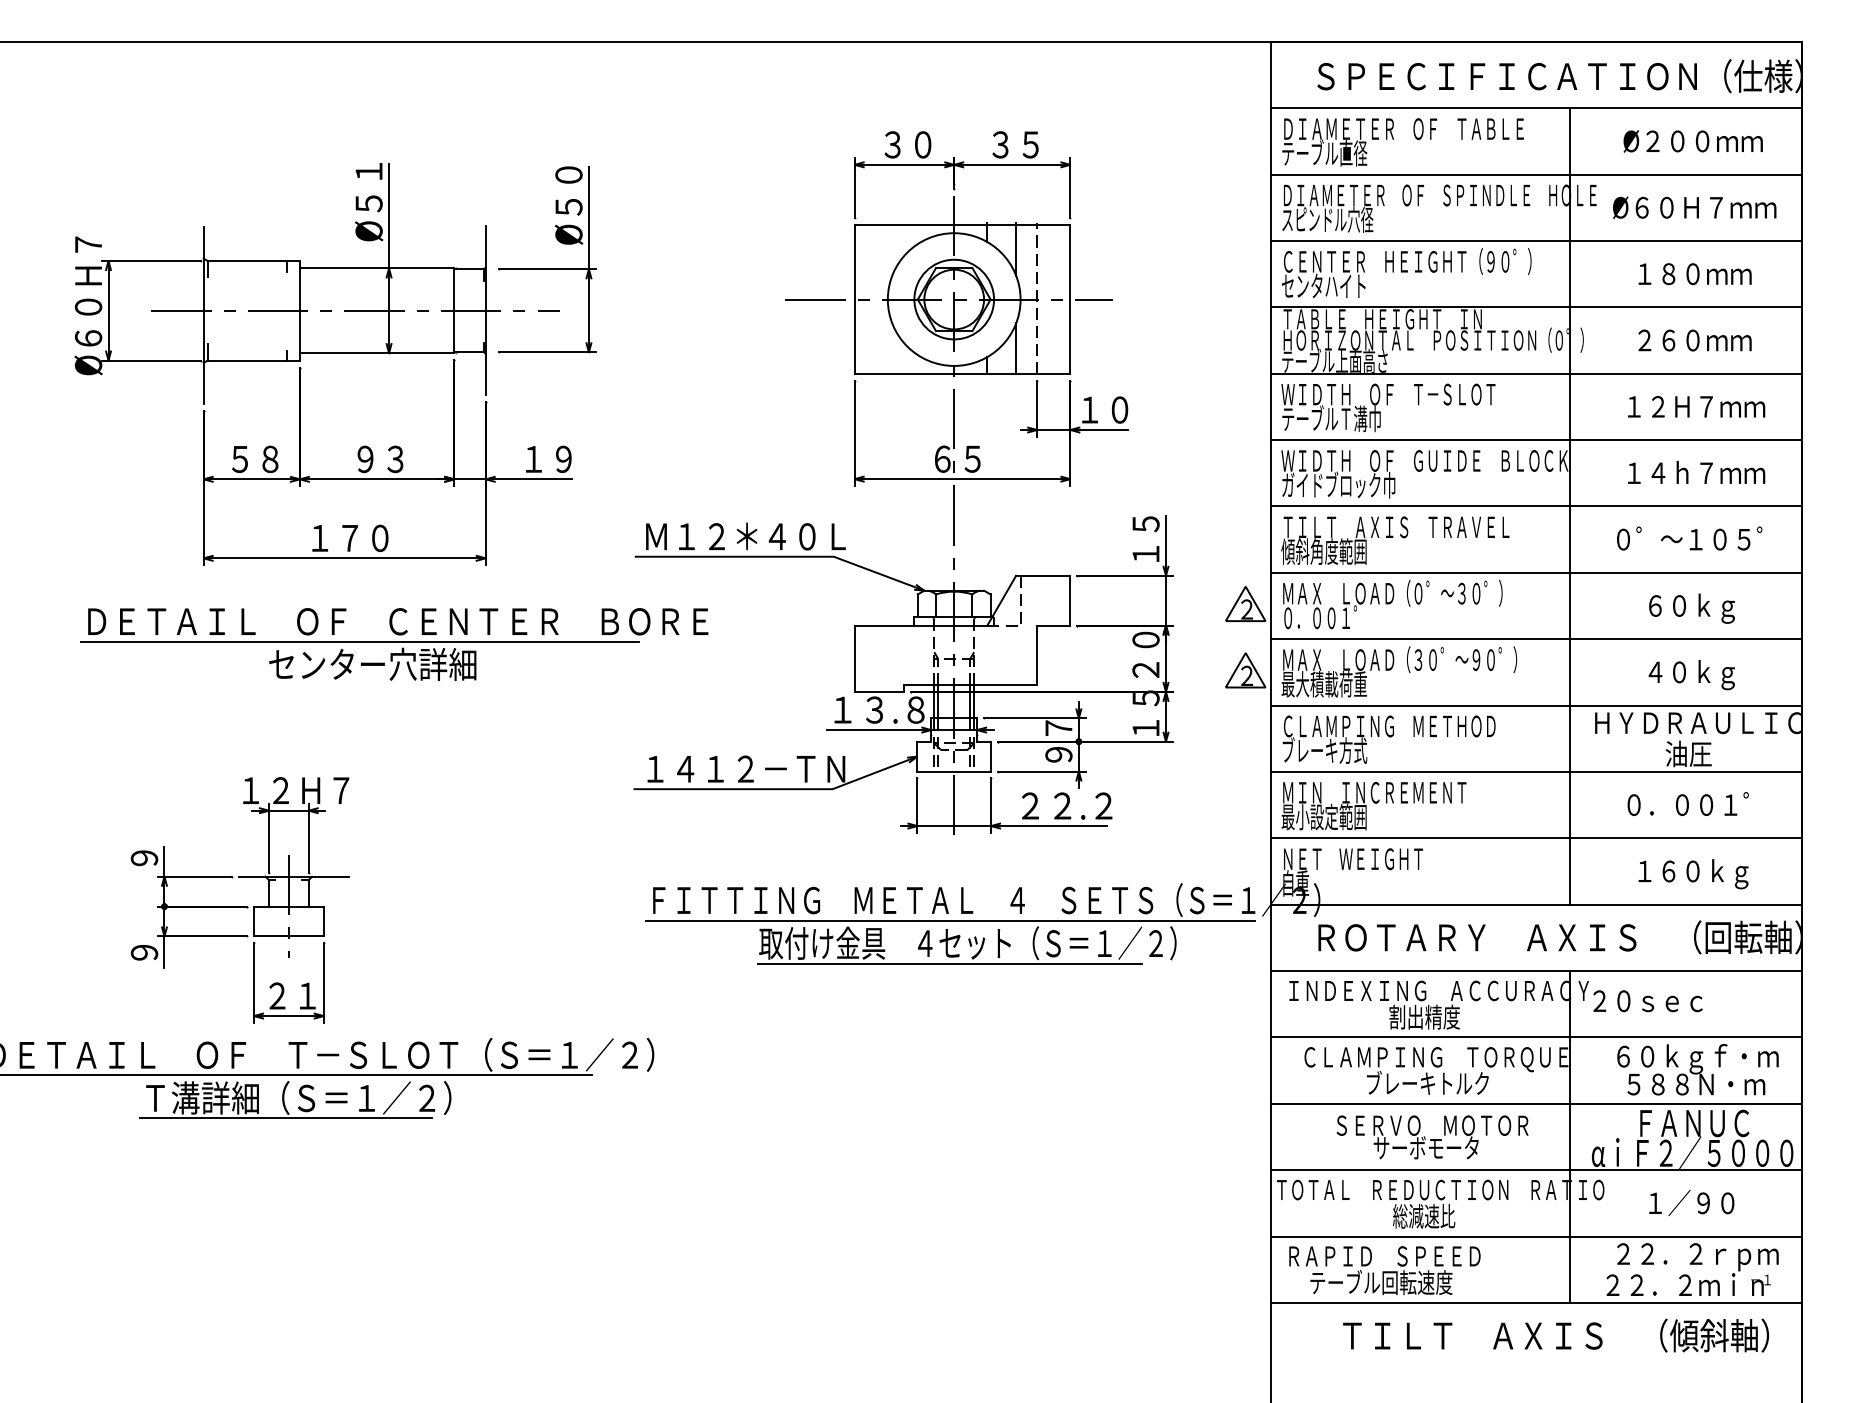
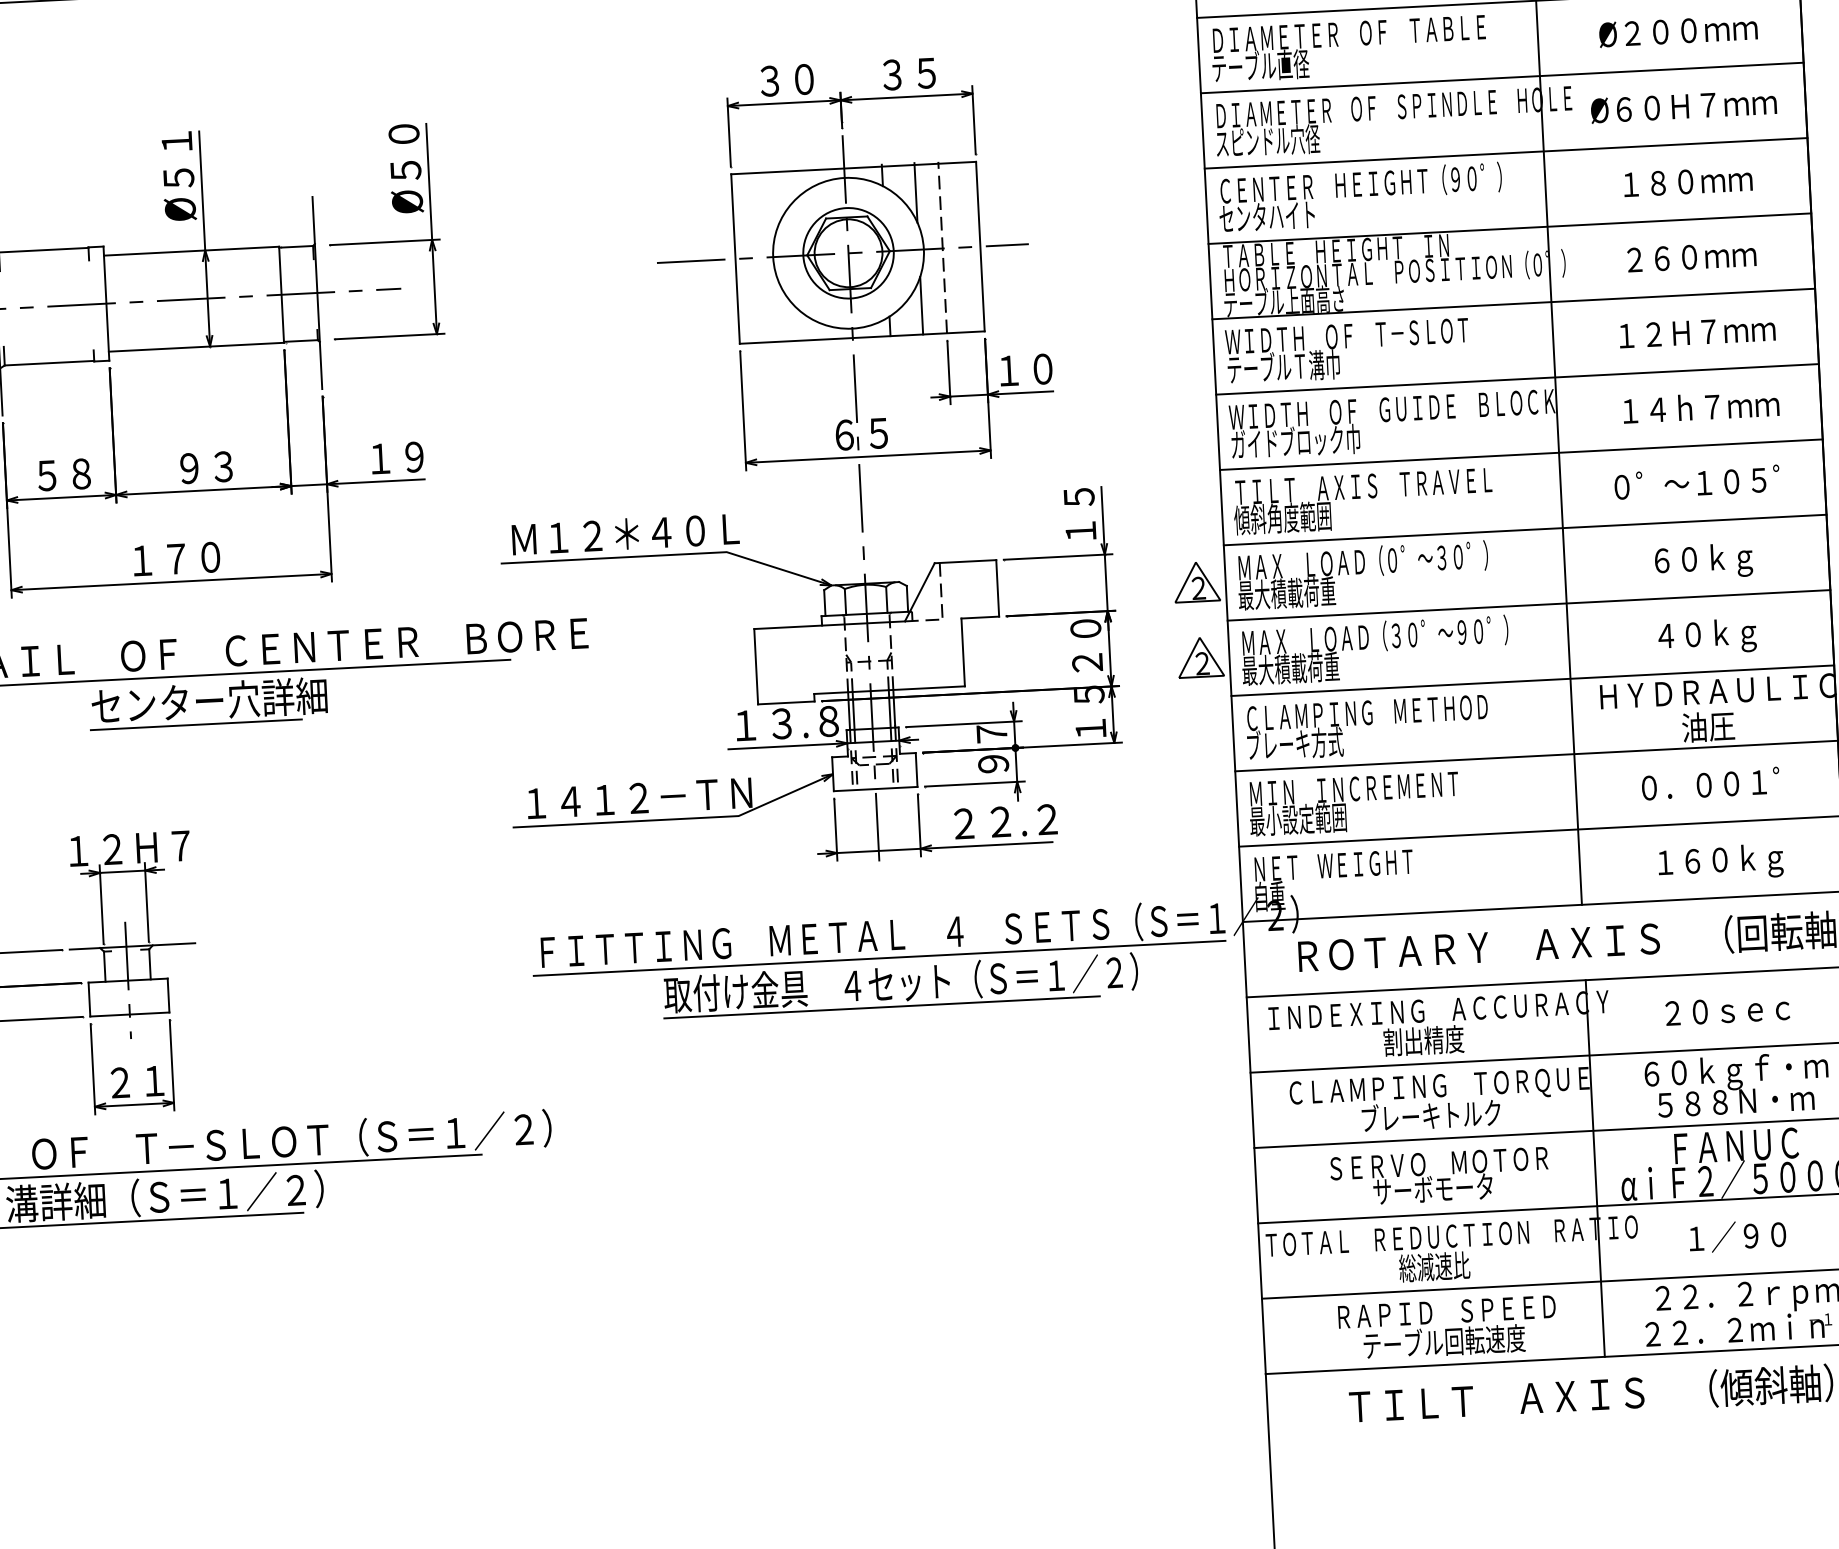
text: (1324, 617) -> (1287, 592), ０．００１゜ -> 最大積載荷重
line: (360, 684) -> (196, 724), added
text: (1647, 1001) -> (1727, 1011), moved
text: (1384, 1270) -> (1447, 1327), moved

